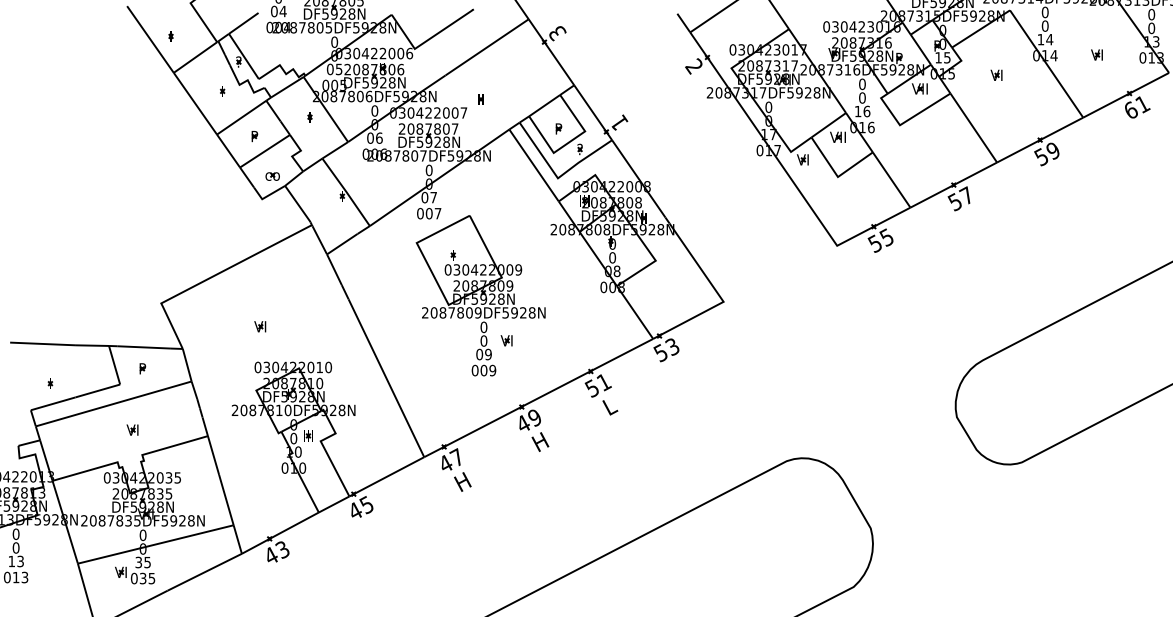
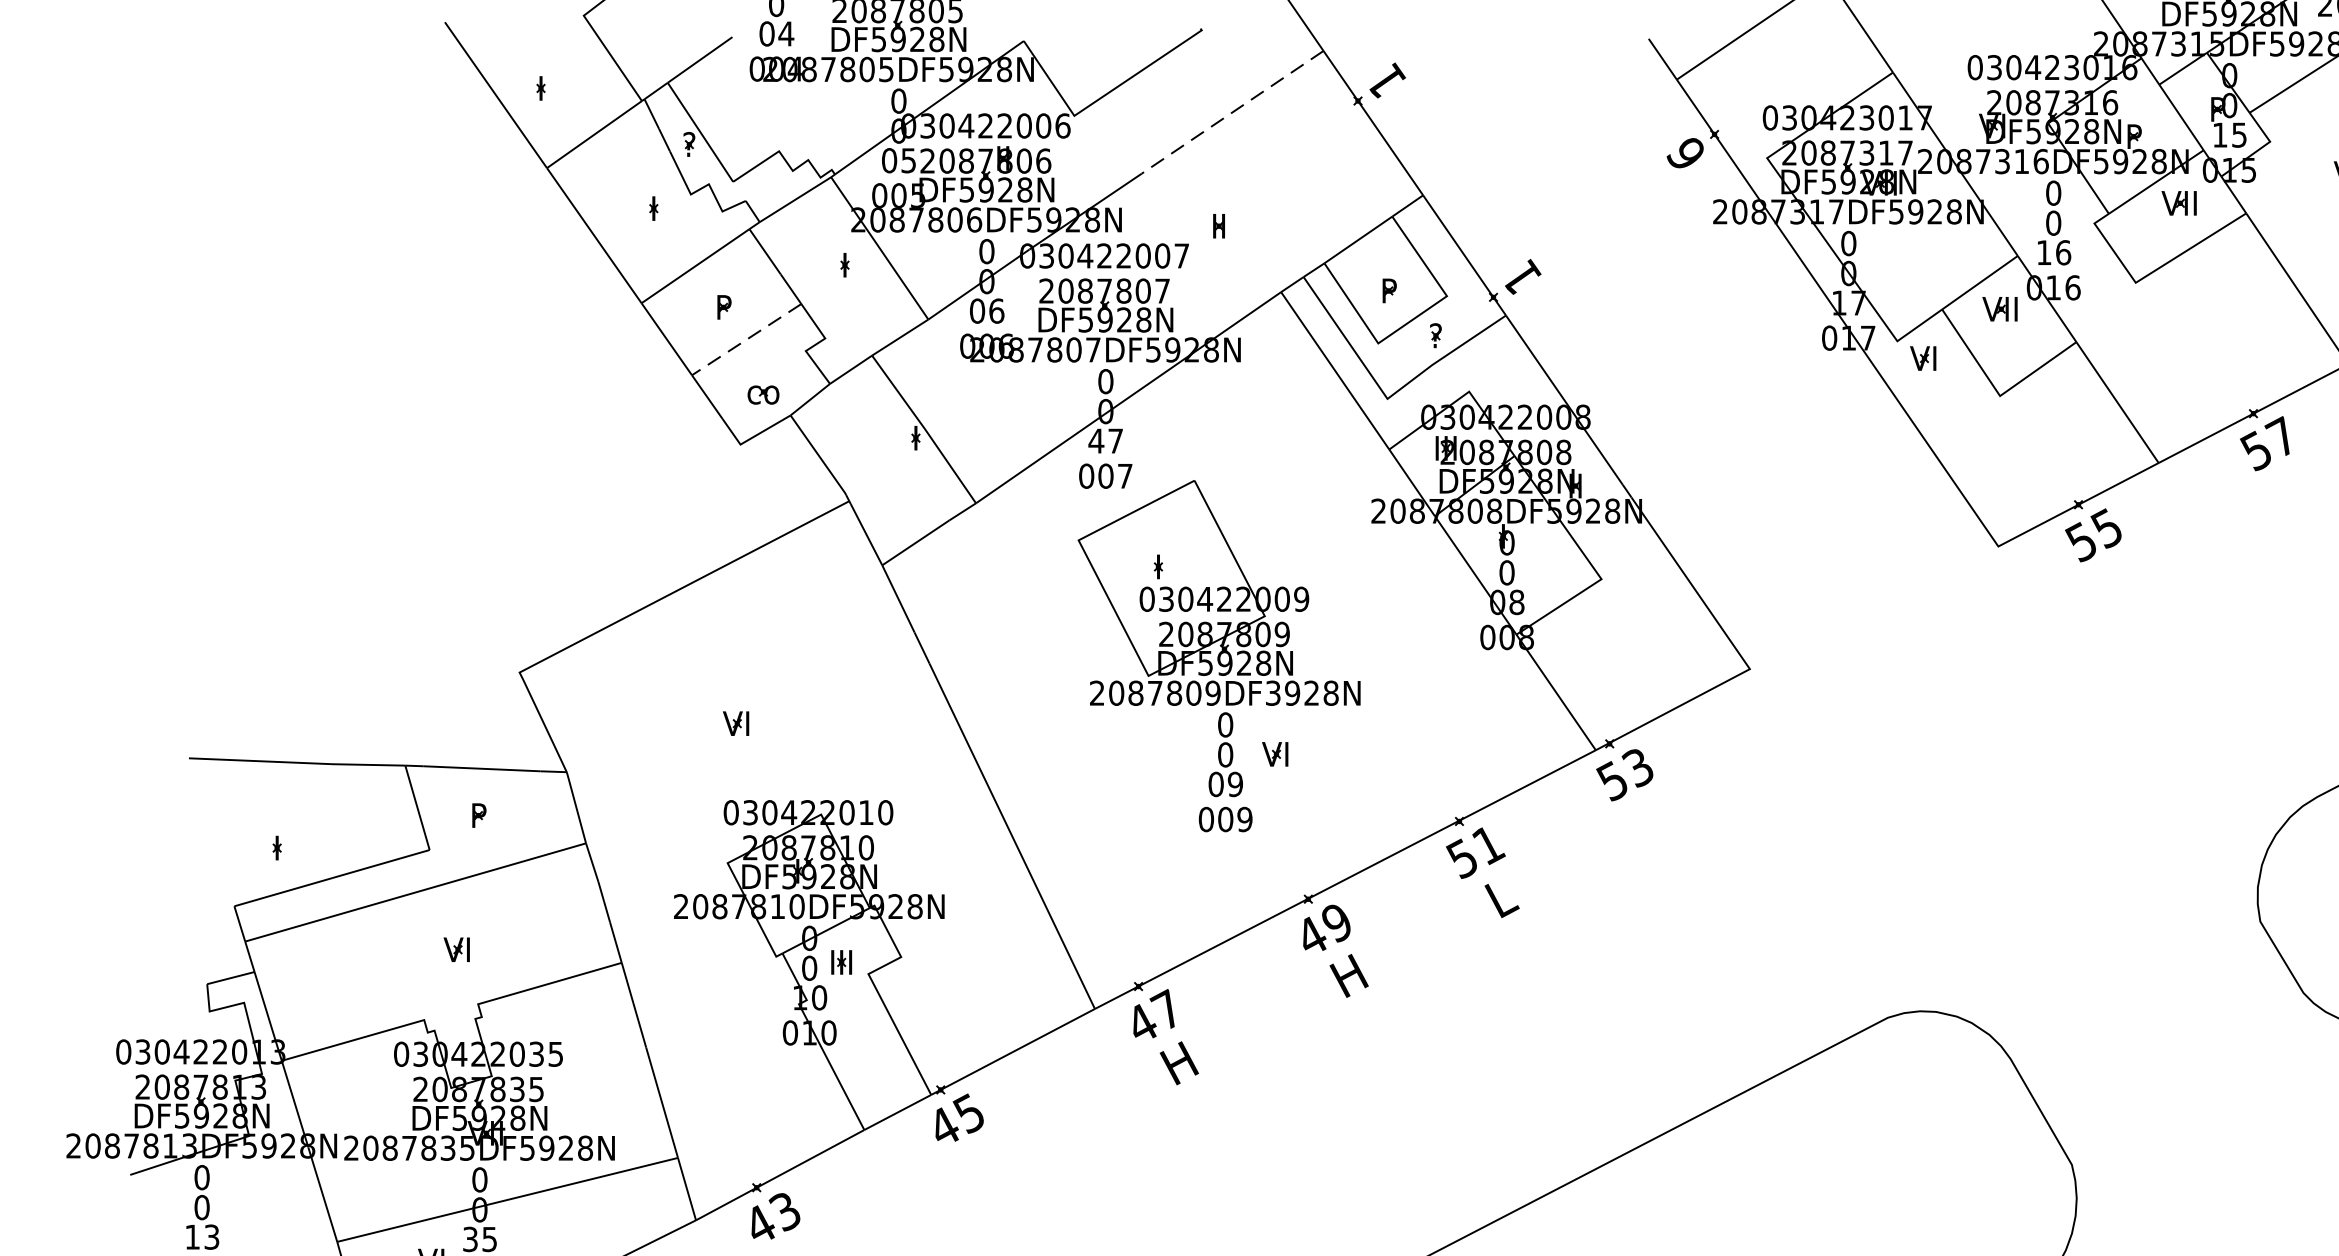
text: (557, 32) -> (1386, 79), 3 -> 1
line: (486, 47) -> (1231, 112), solid -> dashed
text: (692, 66) -> (1681, 154), 2 -> 9
line: (265, 151) -> (747, 340), solid -> dashed
text: (424, 197) -> (1095, 440), 07 -> 47
text: (505, 312) -> (1272, 692), 2087809DF5928N -> 2087809DF3928N

